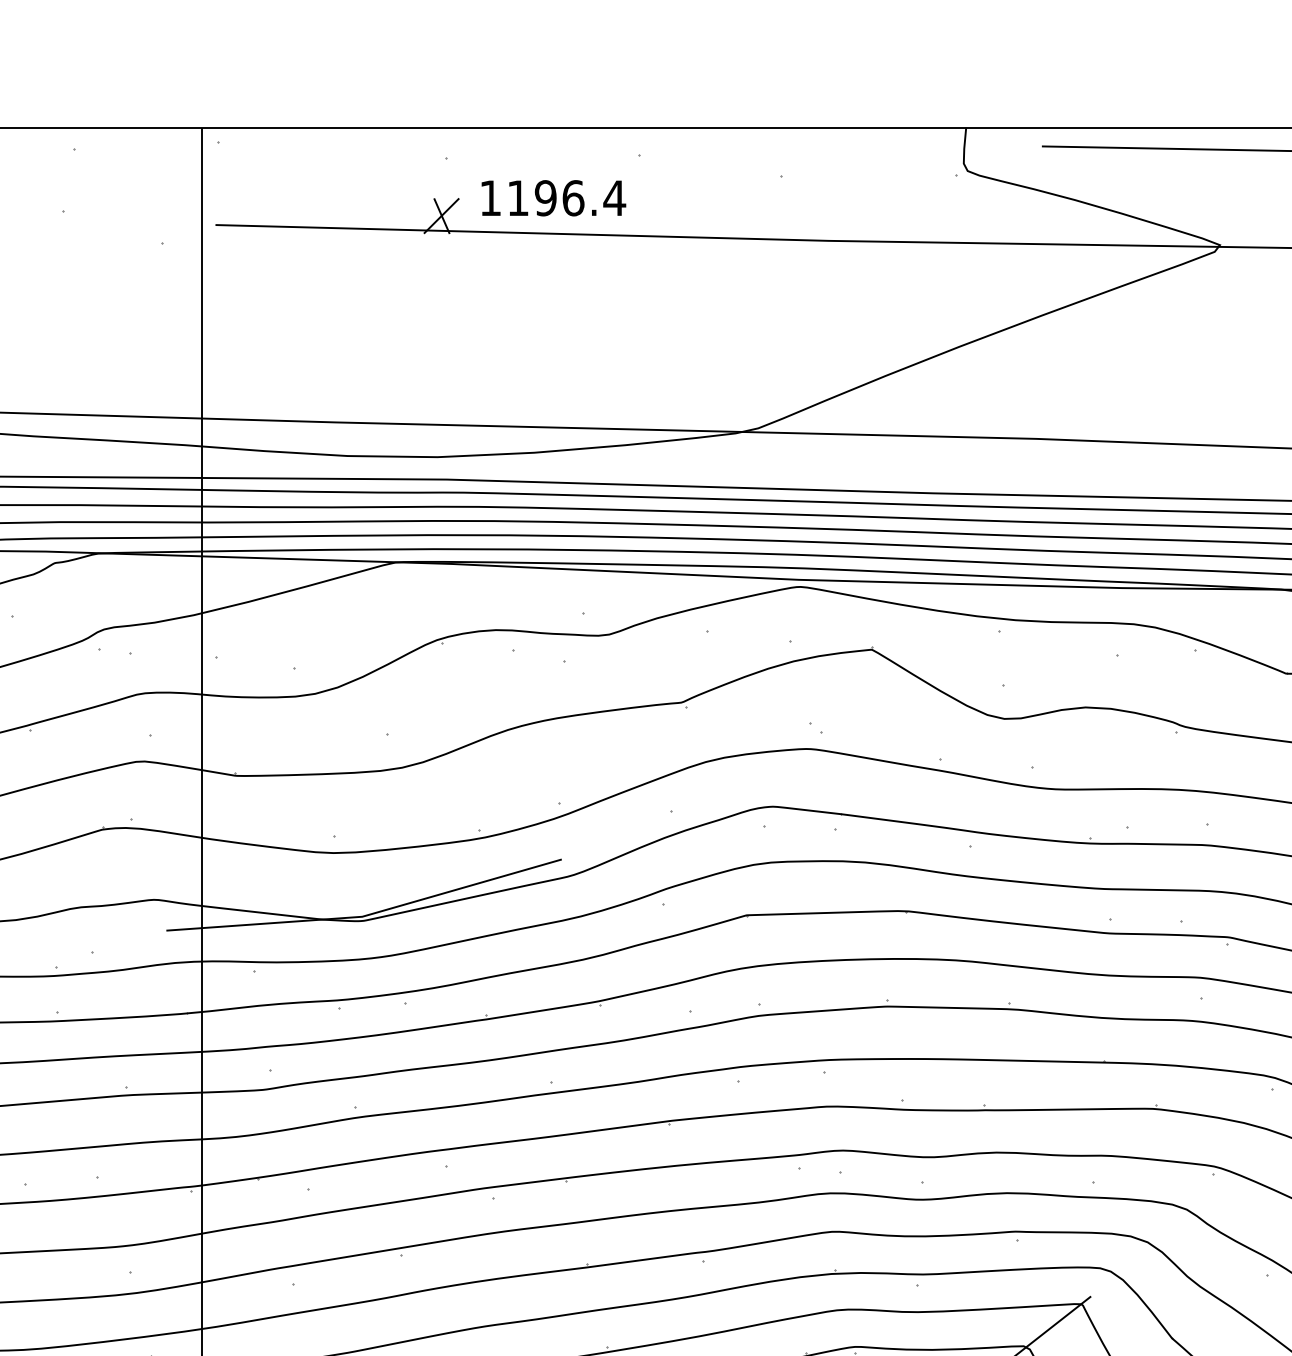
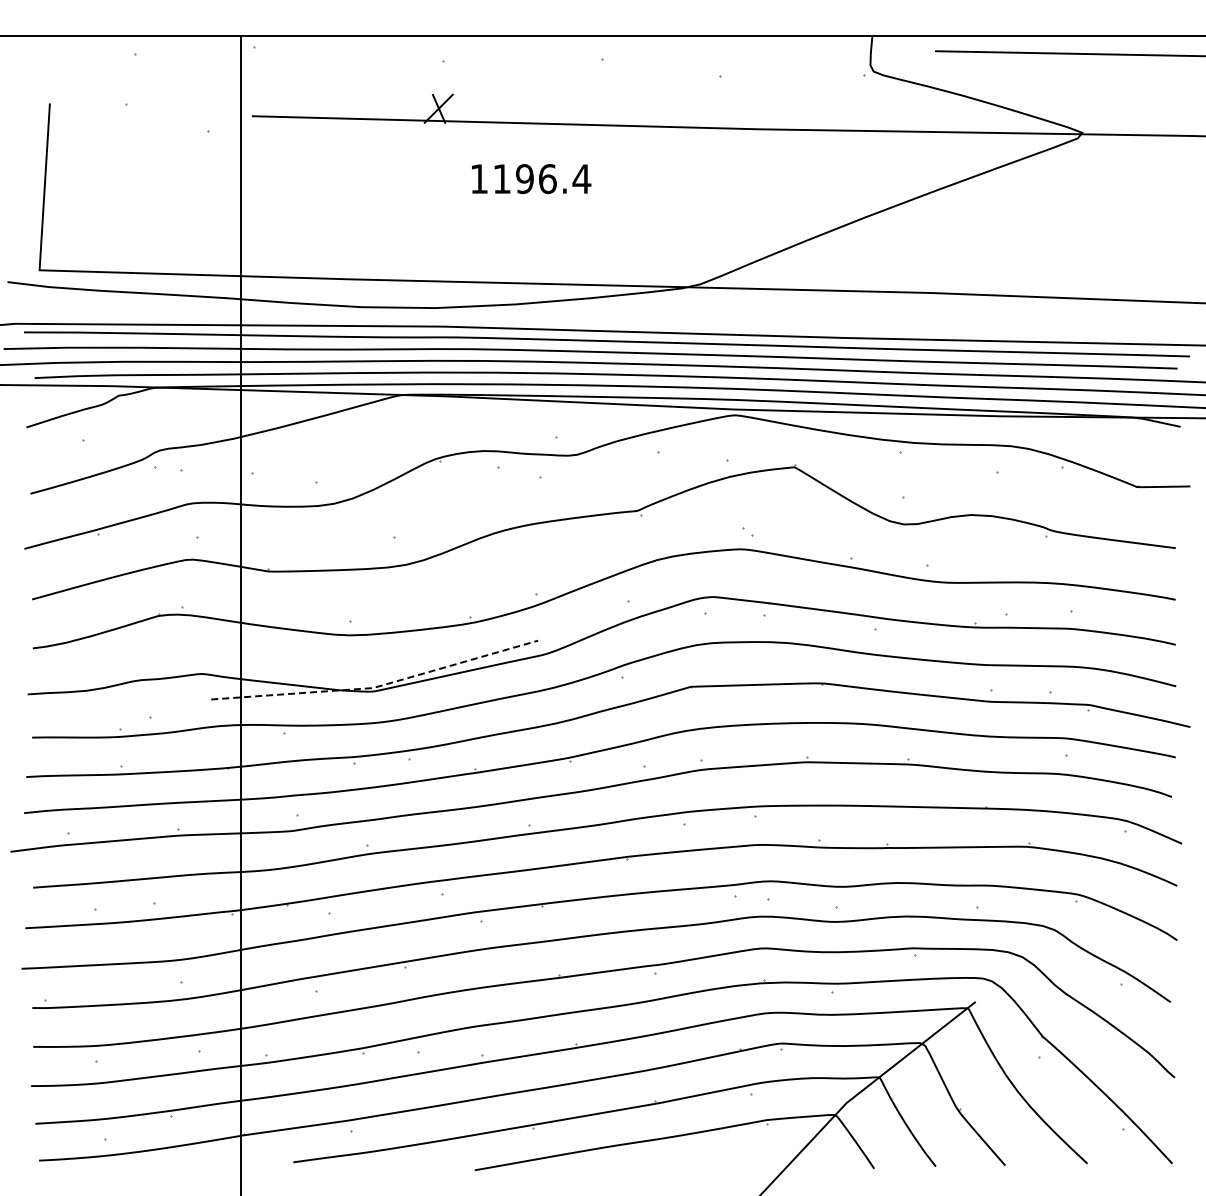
text: (553, 198) -> (531, 179), moved
line: (367, 914) -> (377, 686), solid -> dashed

